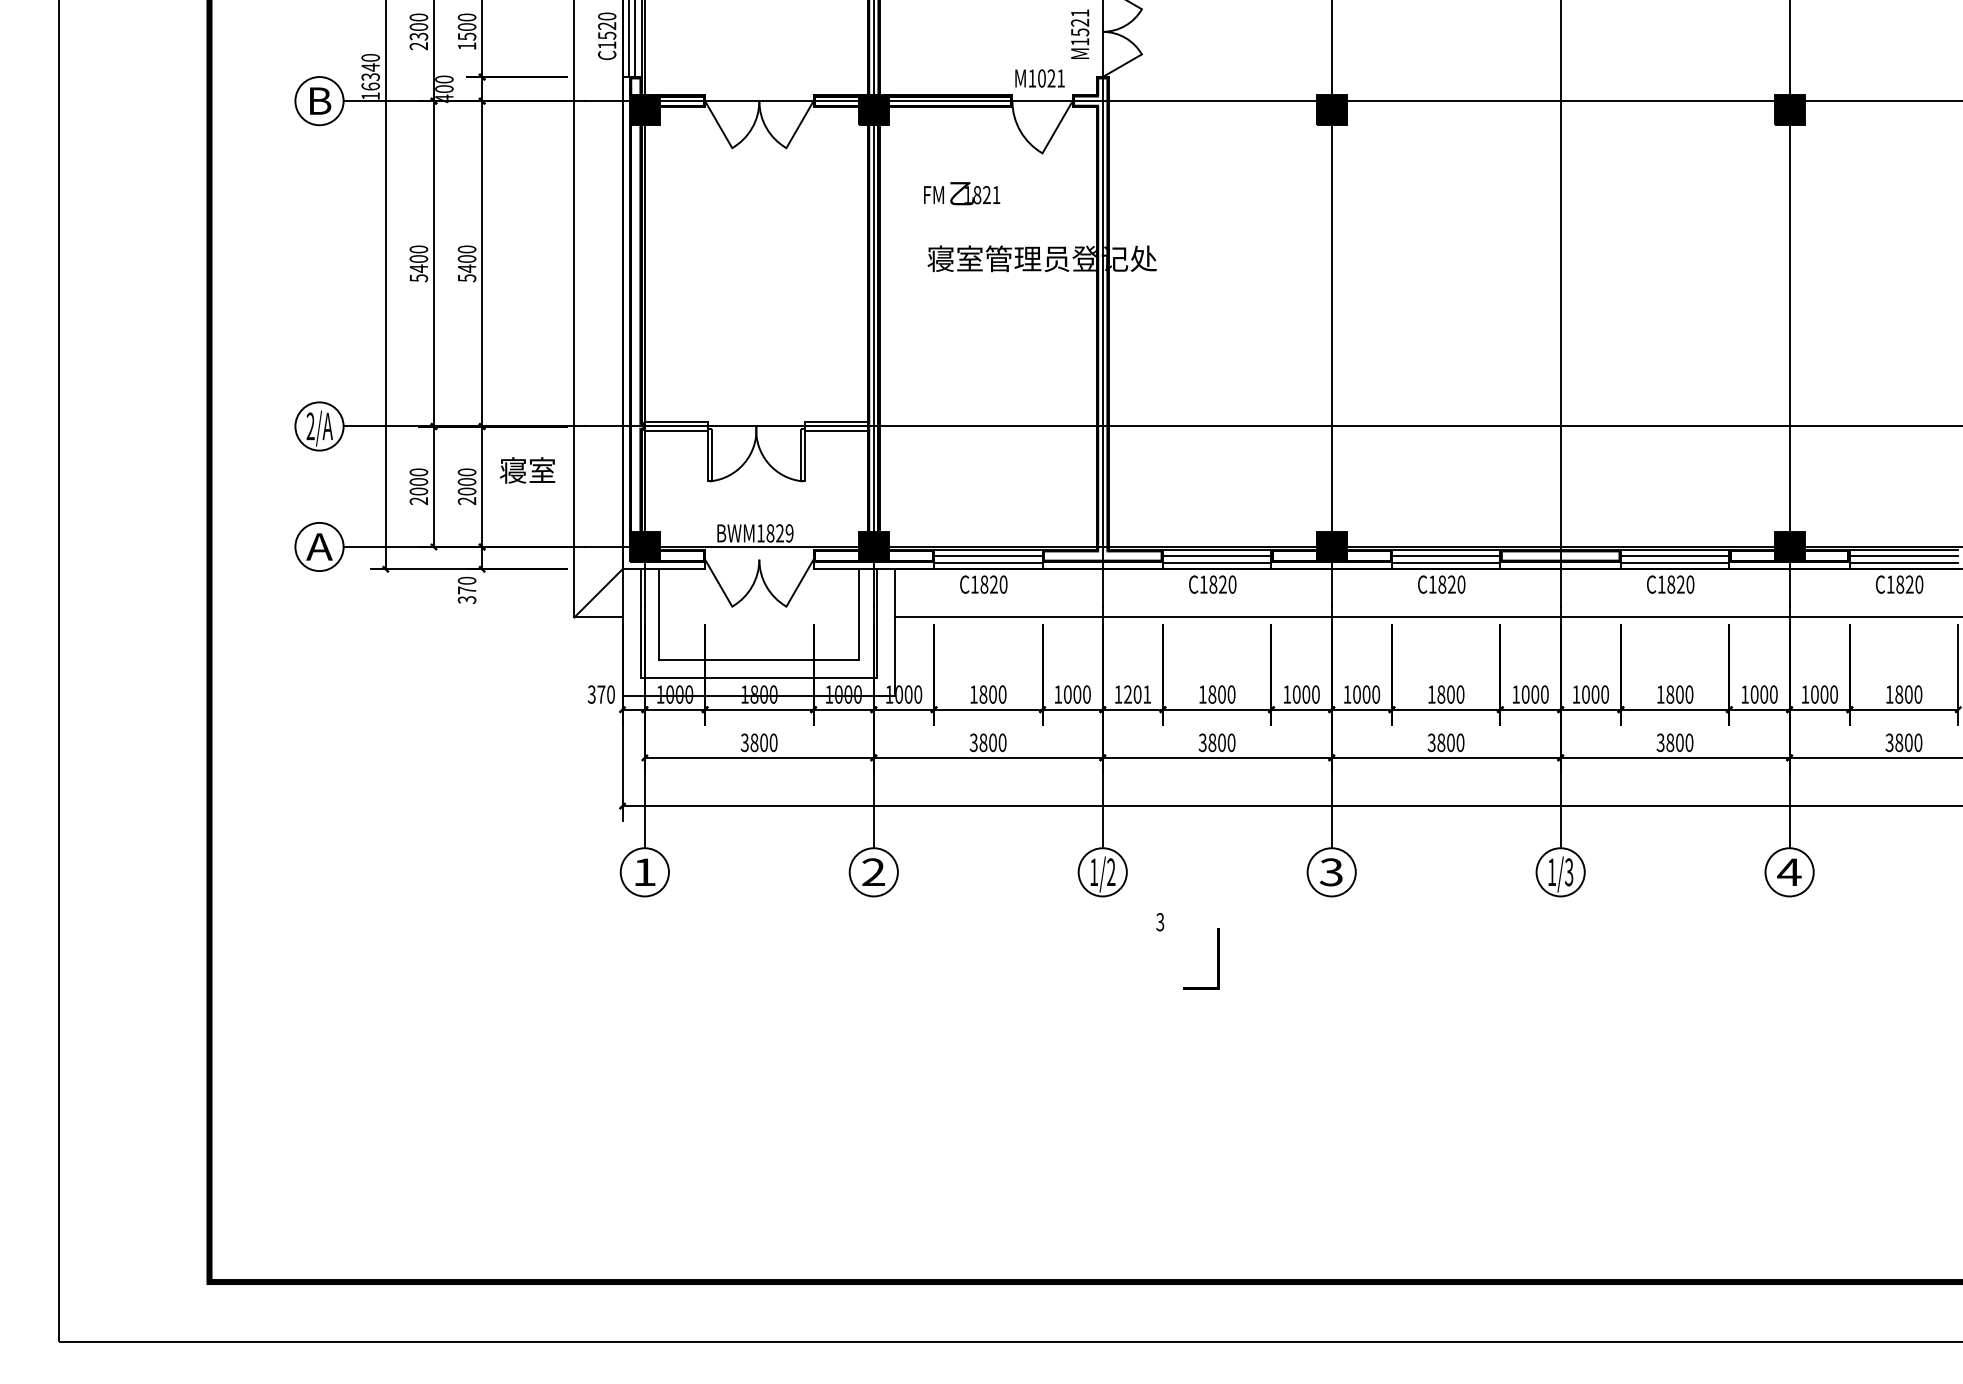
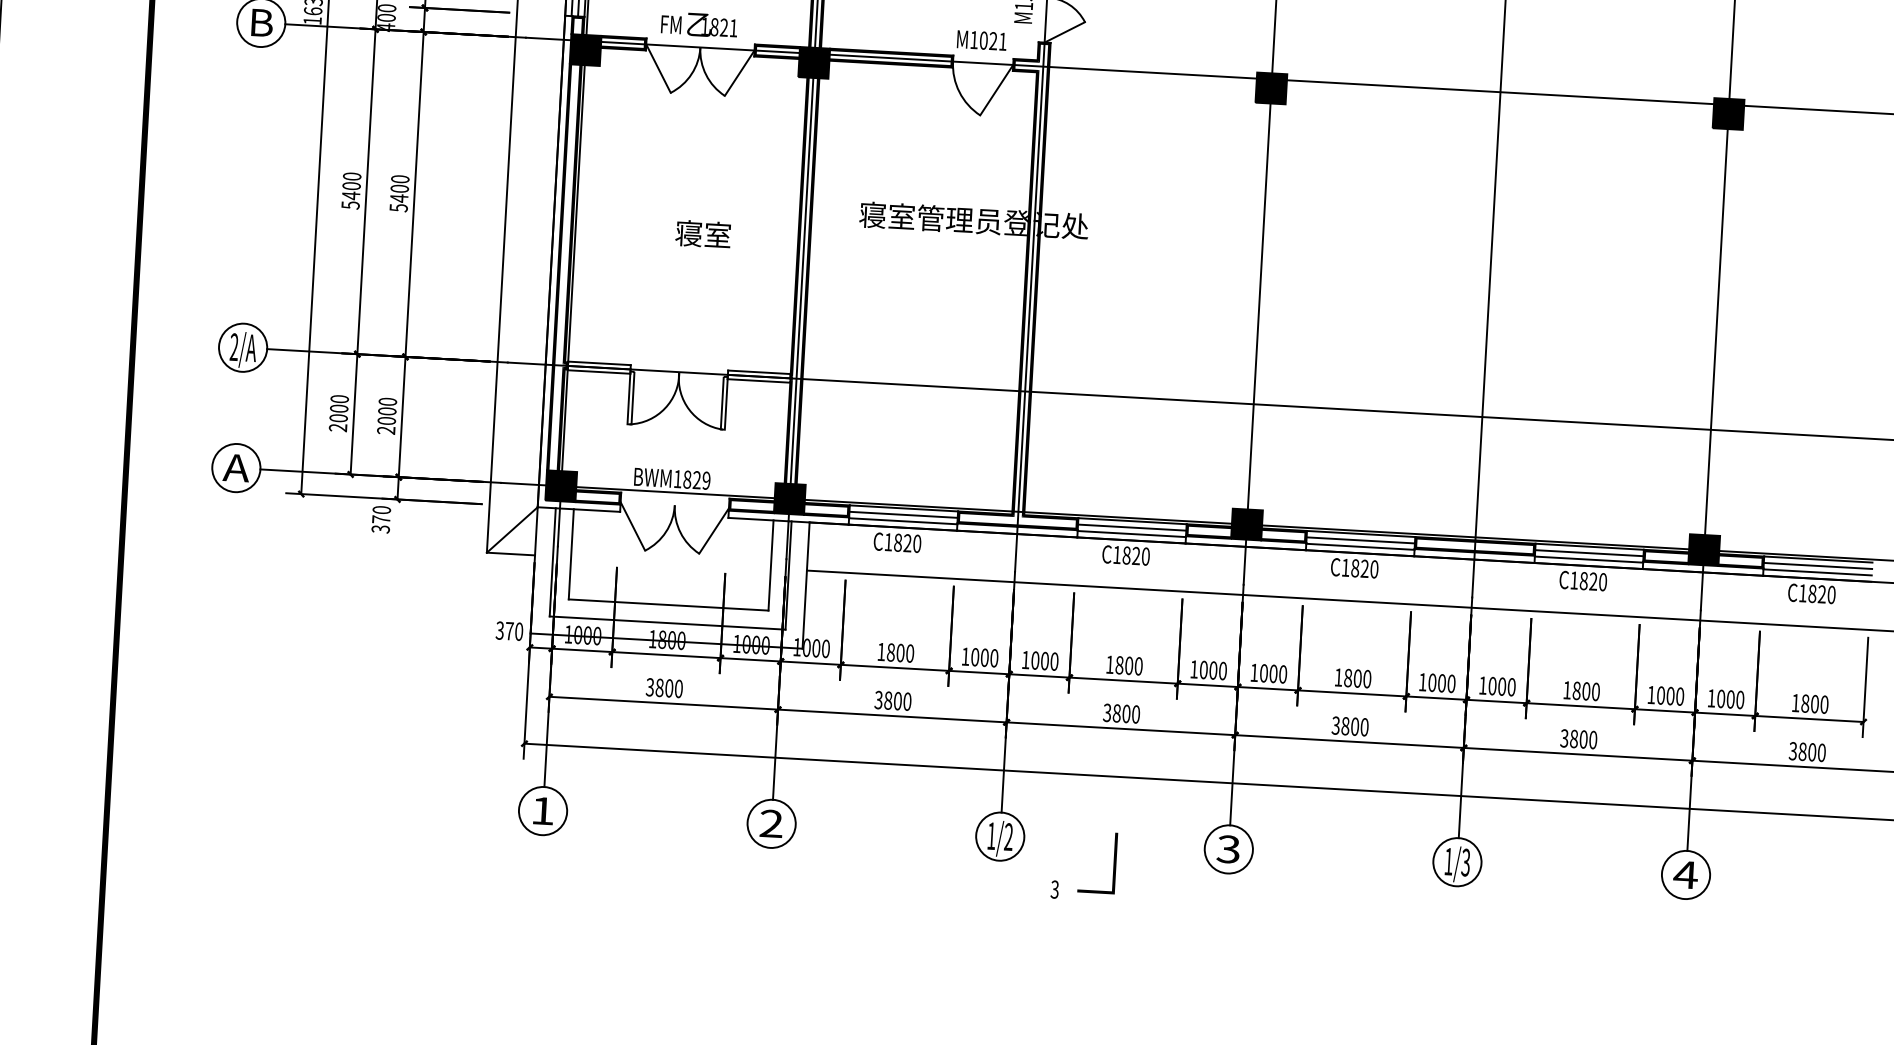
text: (962, 193) -> (699, 24), moved
text: (527, 470) -> (703, 234), moved
text: (1137, 694) -> (1044, 661), 1201 -> 1000
line: (1217, 958) -> (1113, 863), moved

